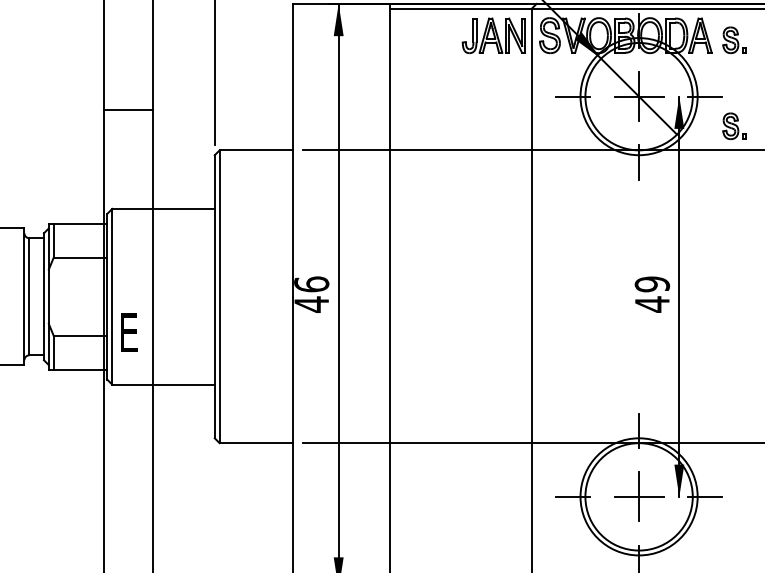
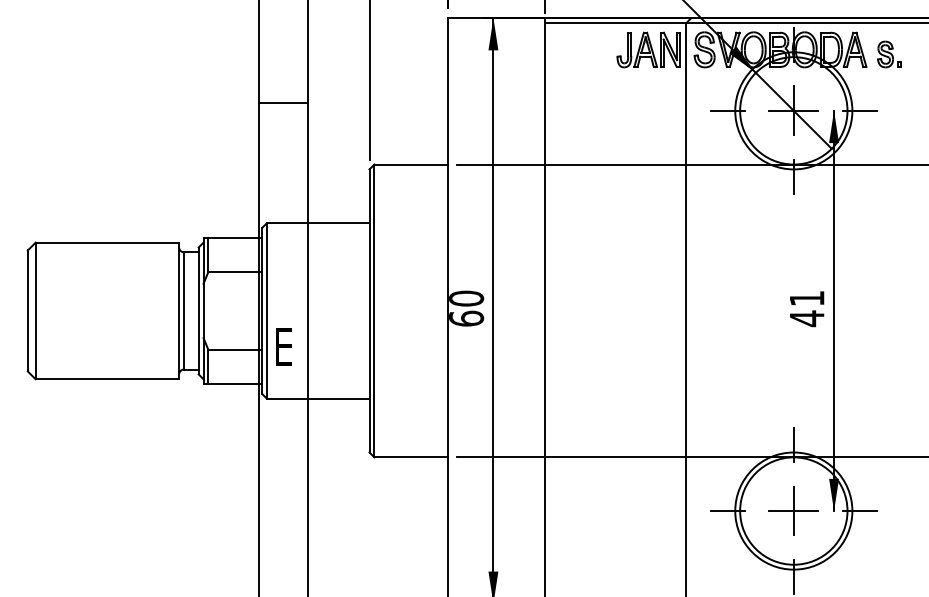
line: (127, 109) -> (282, 102), moved
part: (734, 126) -> (889, 140), removed
text: (651, 284) -> (806, 298), 49 -> 41
text: (311, 294) -> (466, 308), 46 -> 60

